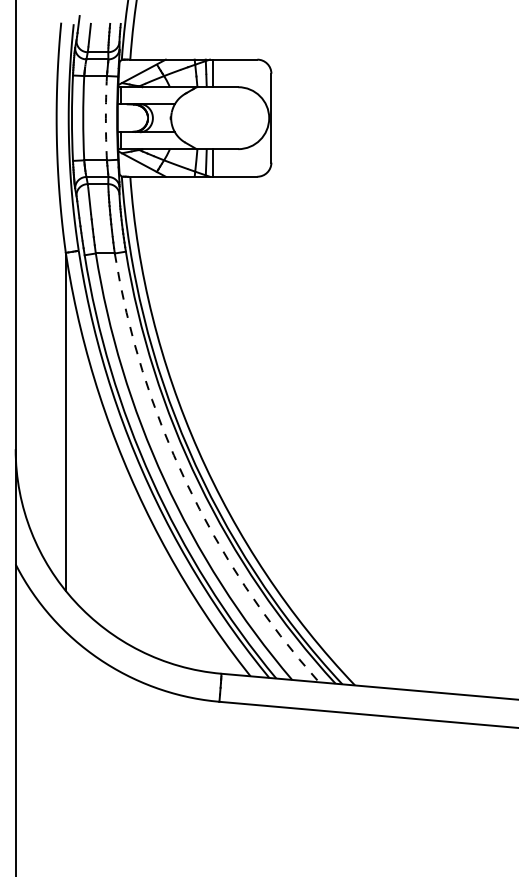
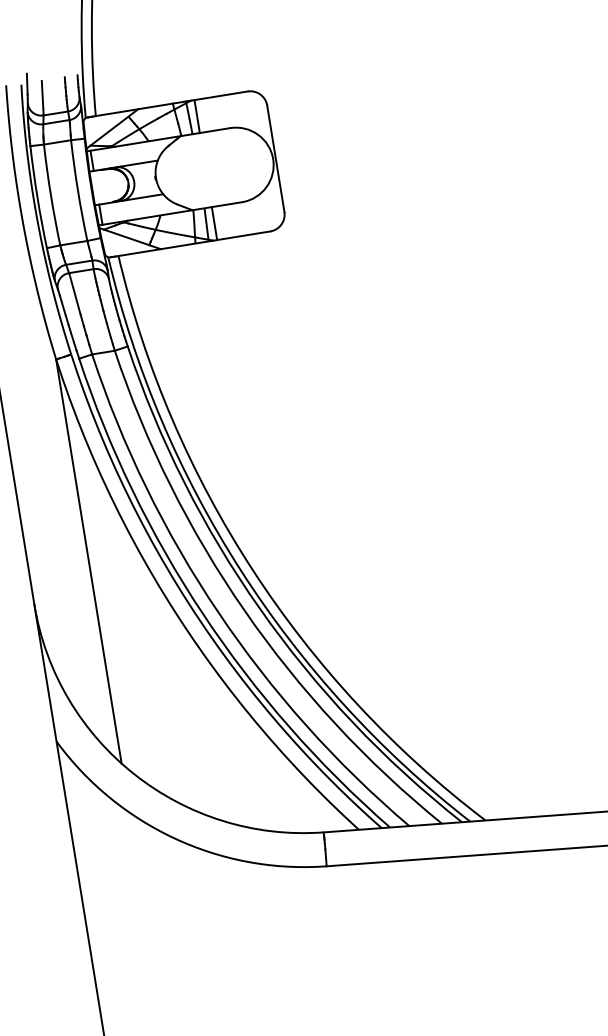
arc: (105, 118) -> (77, 191), dashed -> solid
arc: (186, 482) -> (244, 610), dashed -> solid

